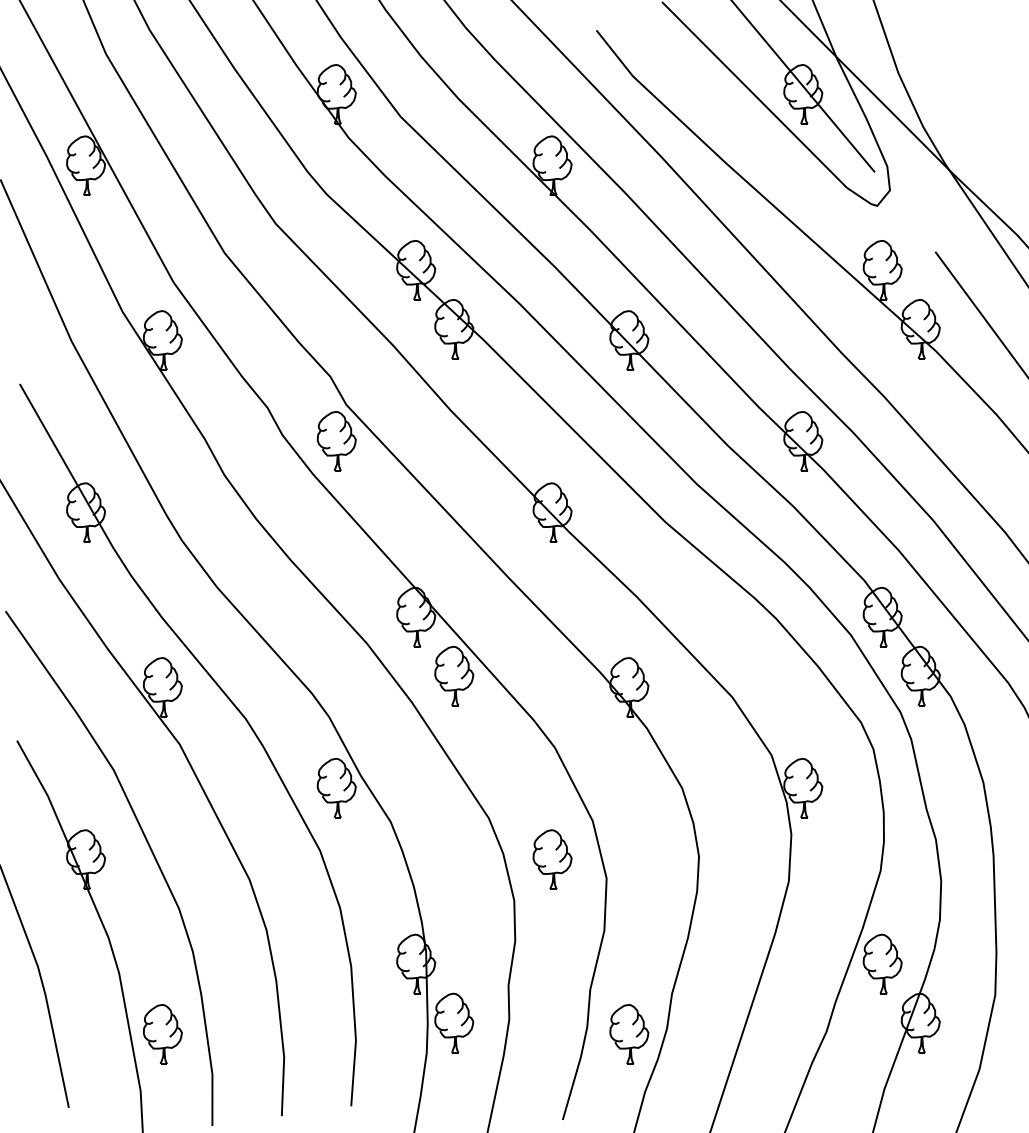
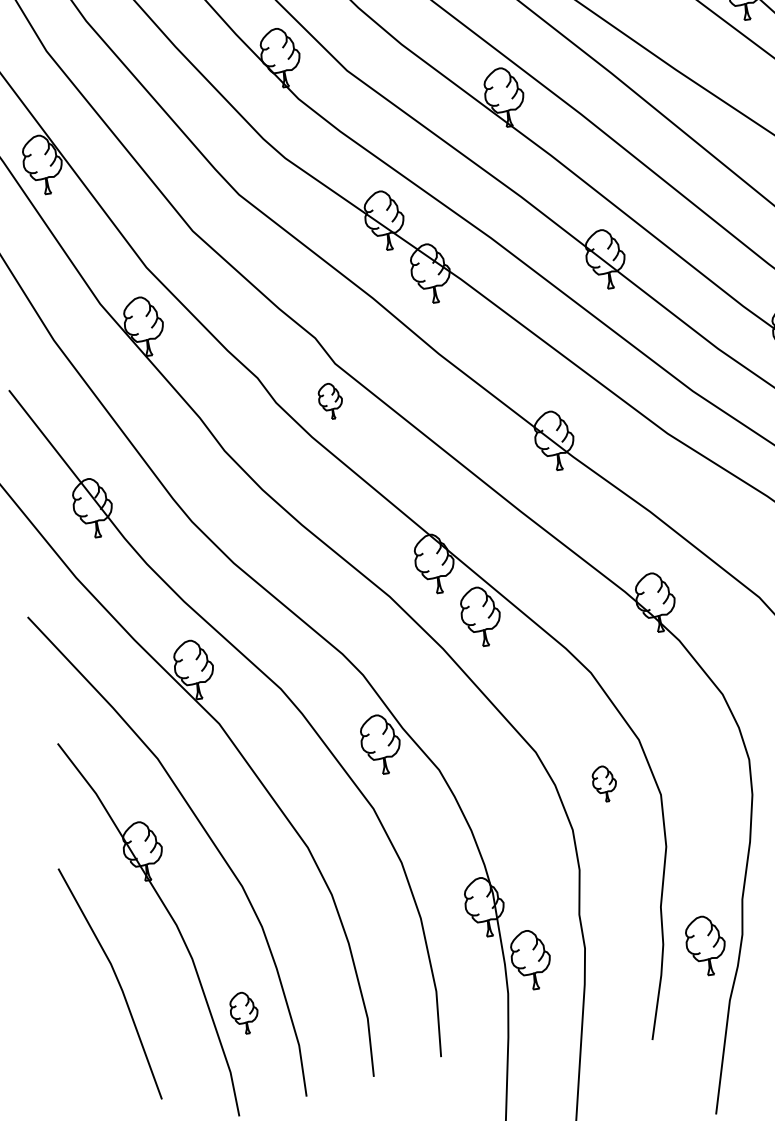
part: (336, 441) -> (330, 401), size x0.6
part: (552, 859) -> (604, 783), size x0.6
part: (162, 1034) -> (244, 1013), size x0.7

